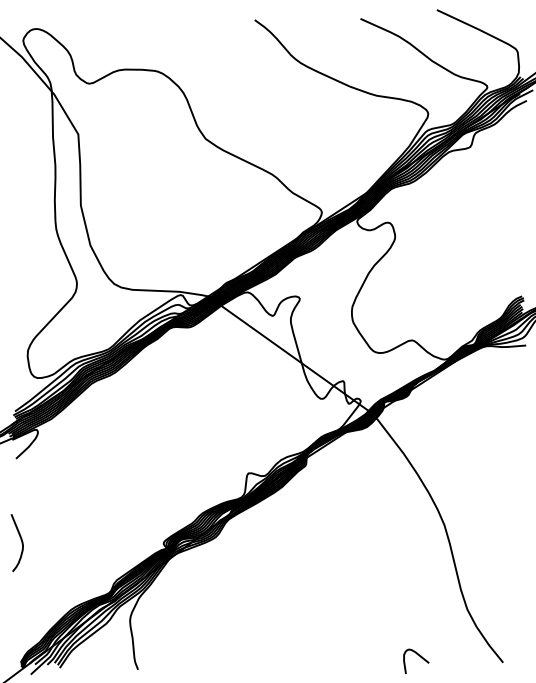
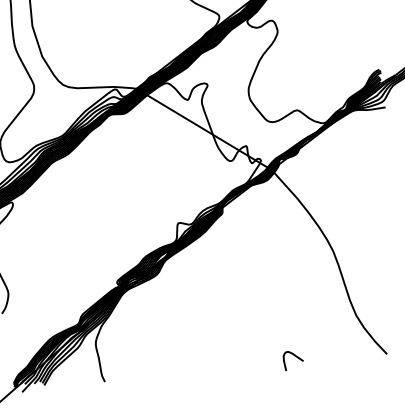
curve: (419, 656) -> (295, 356), moved

